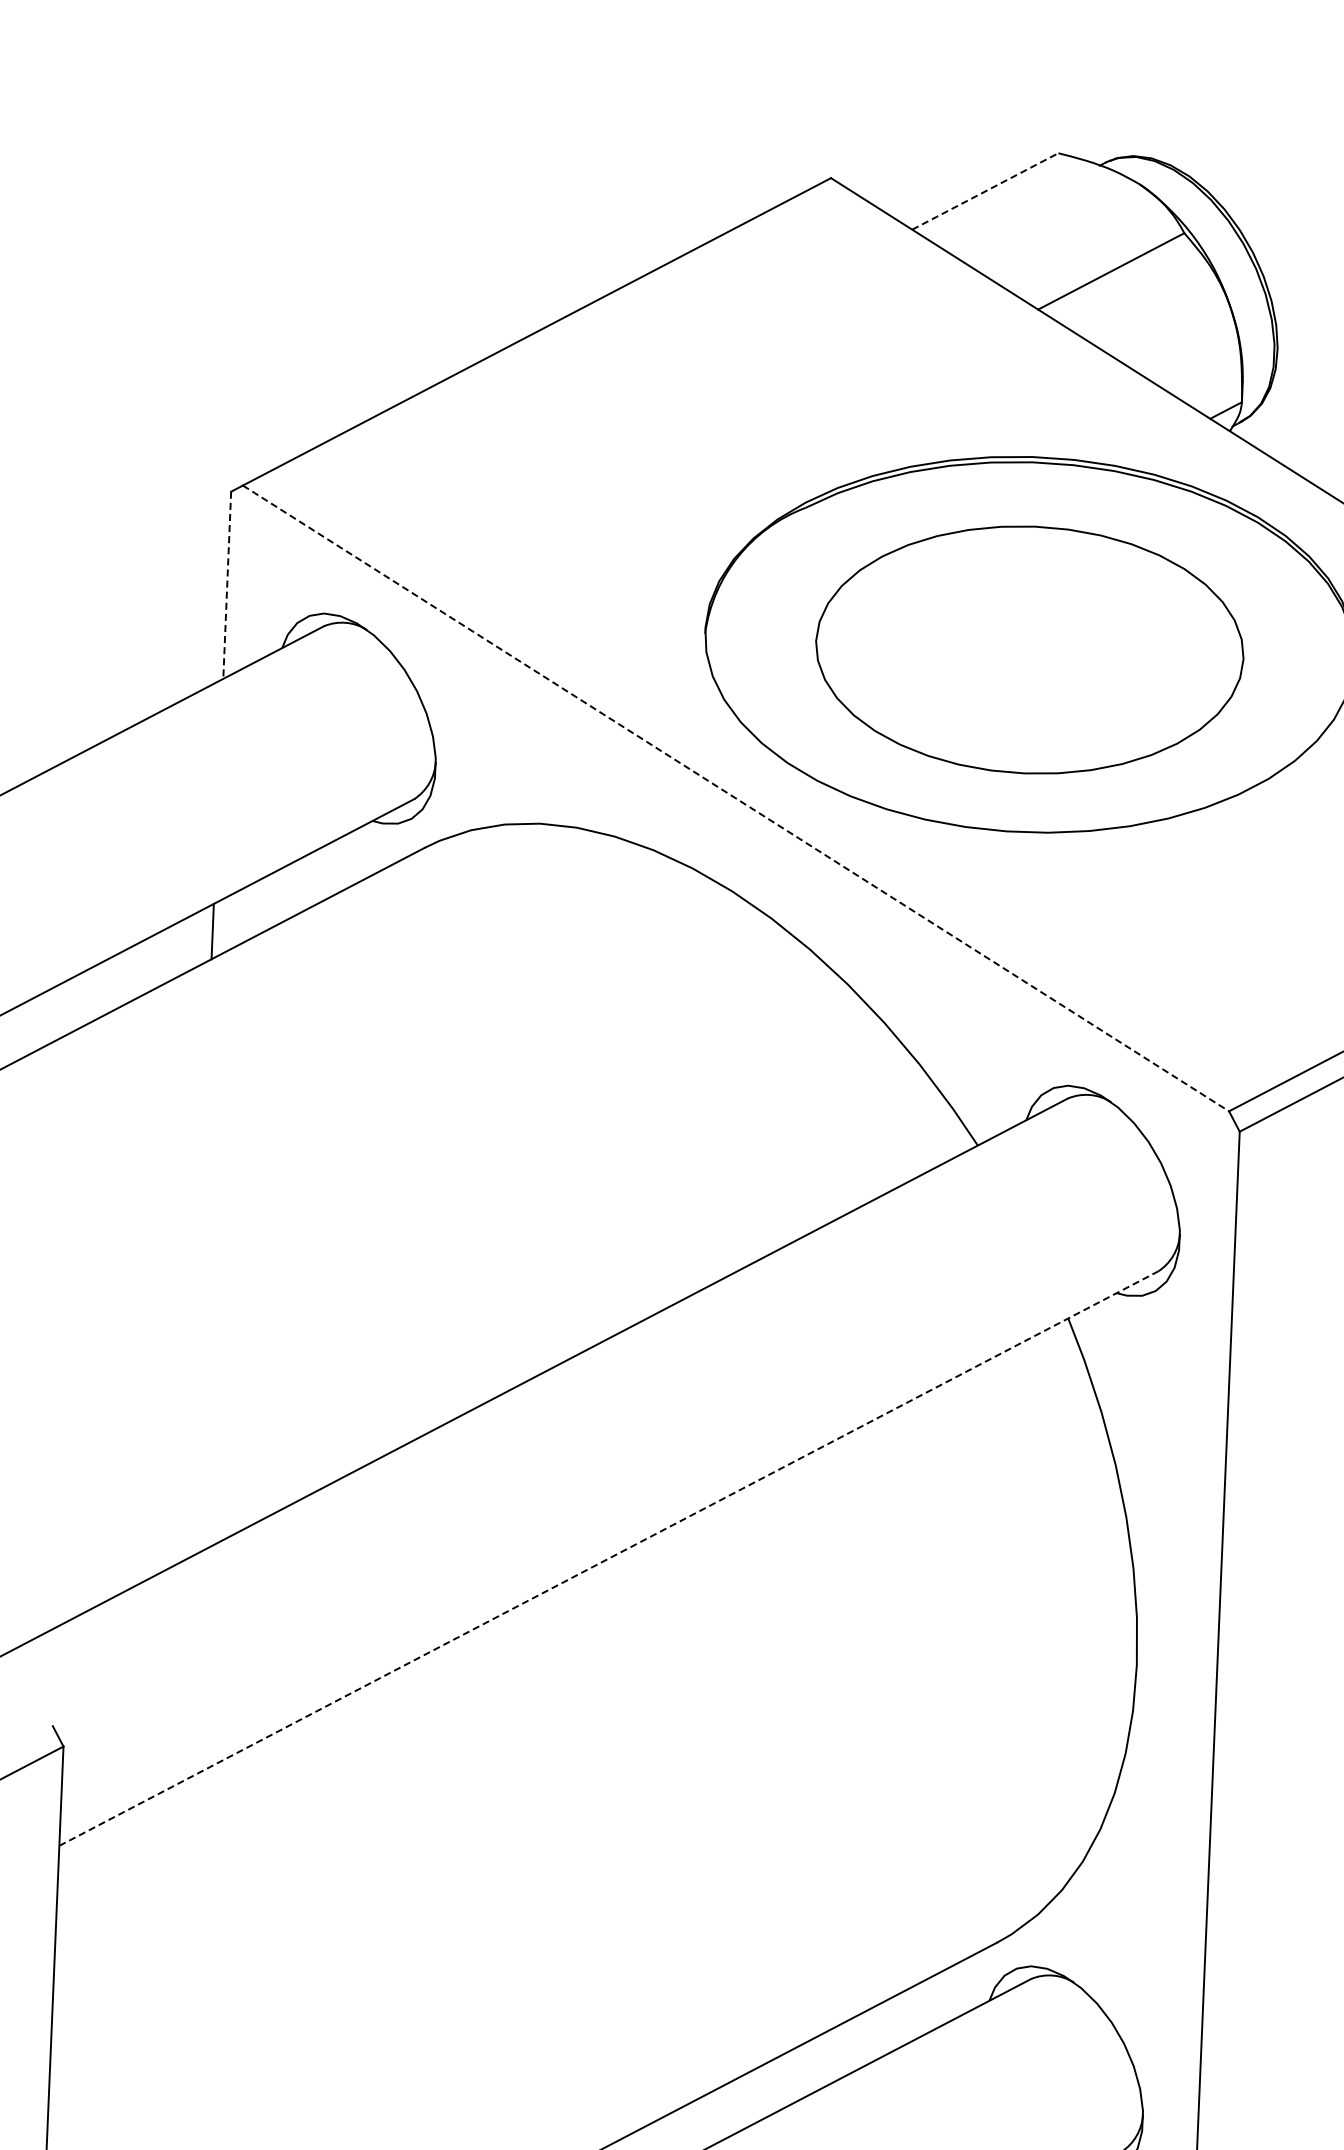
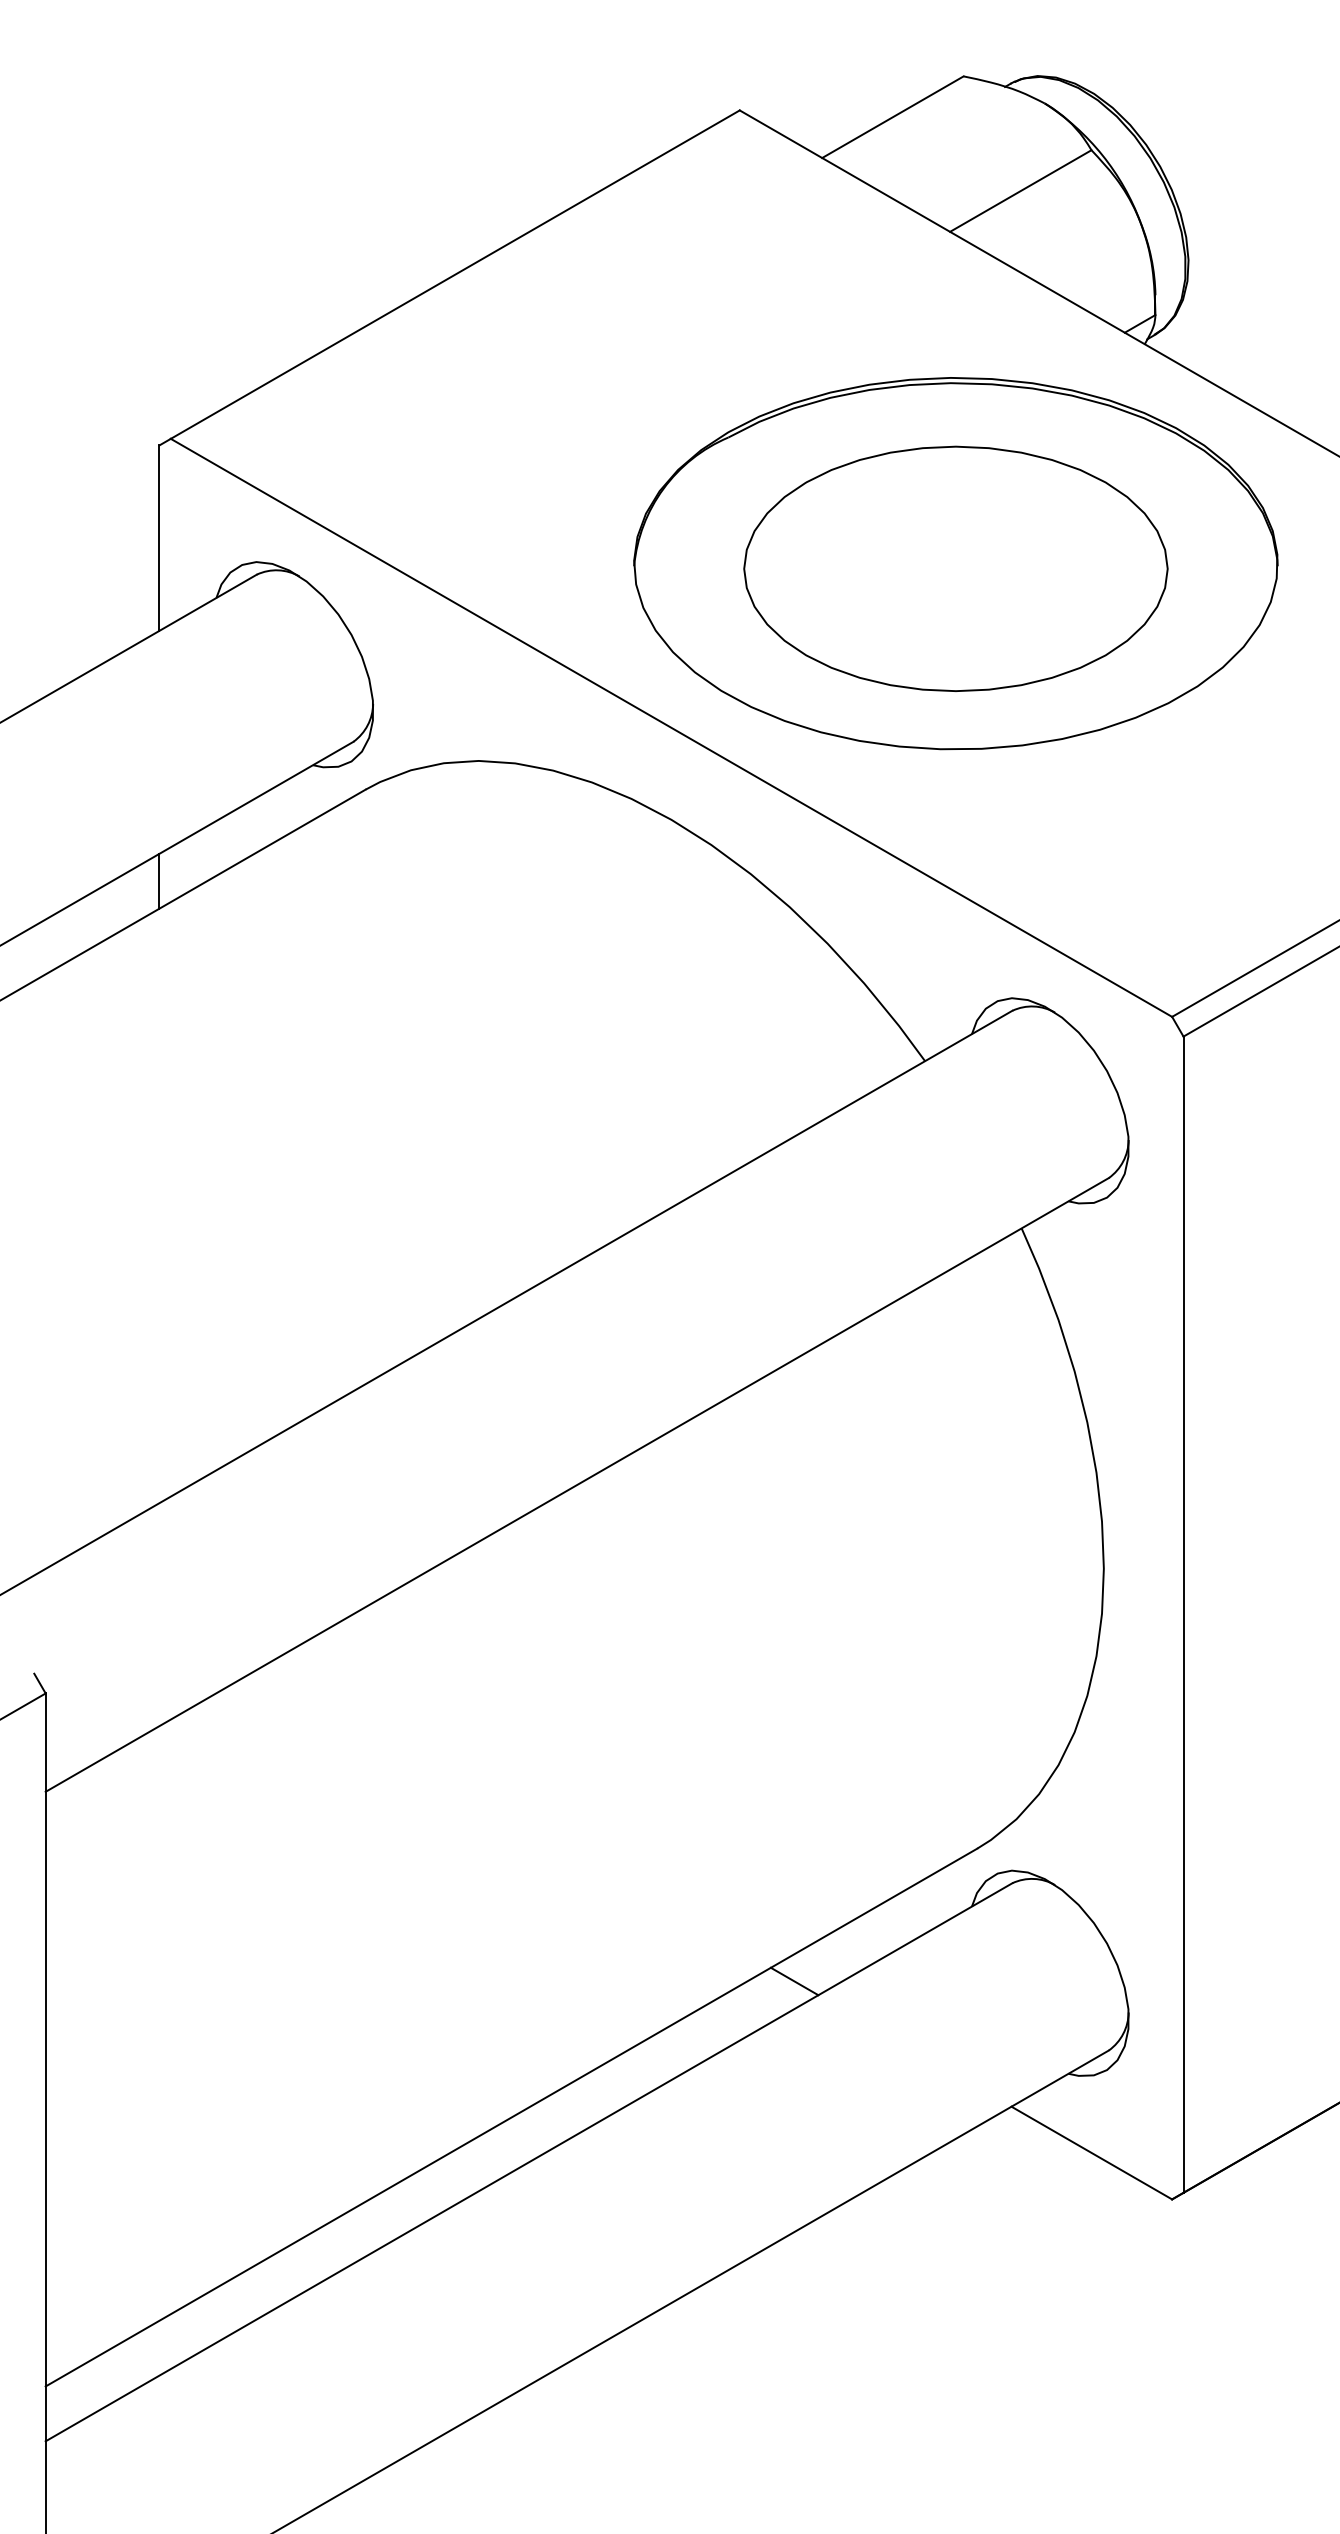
line: (984, 191) -> (892, 117), dashed -> solid
line: (227, 585) -> (159, 538), dashed -> solid
line: (735, 799) -> (671, 728), dashed -> solid
line: (609, 1558) -> (577, 1484), dashed -> solid
line: (807, 2068) -> (794, 1981), added

